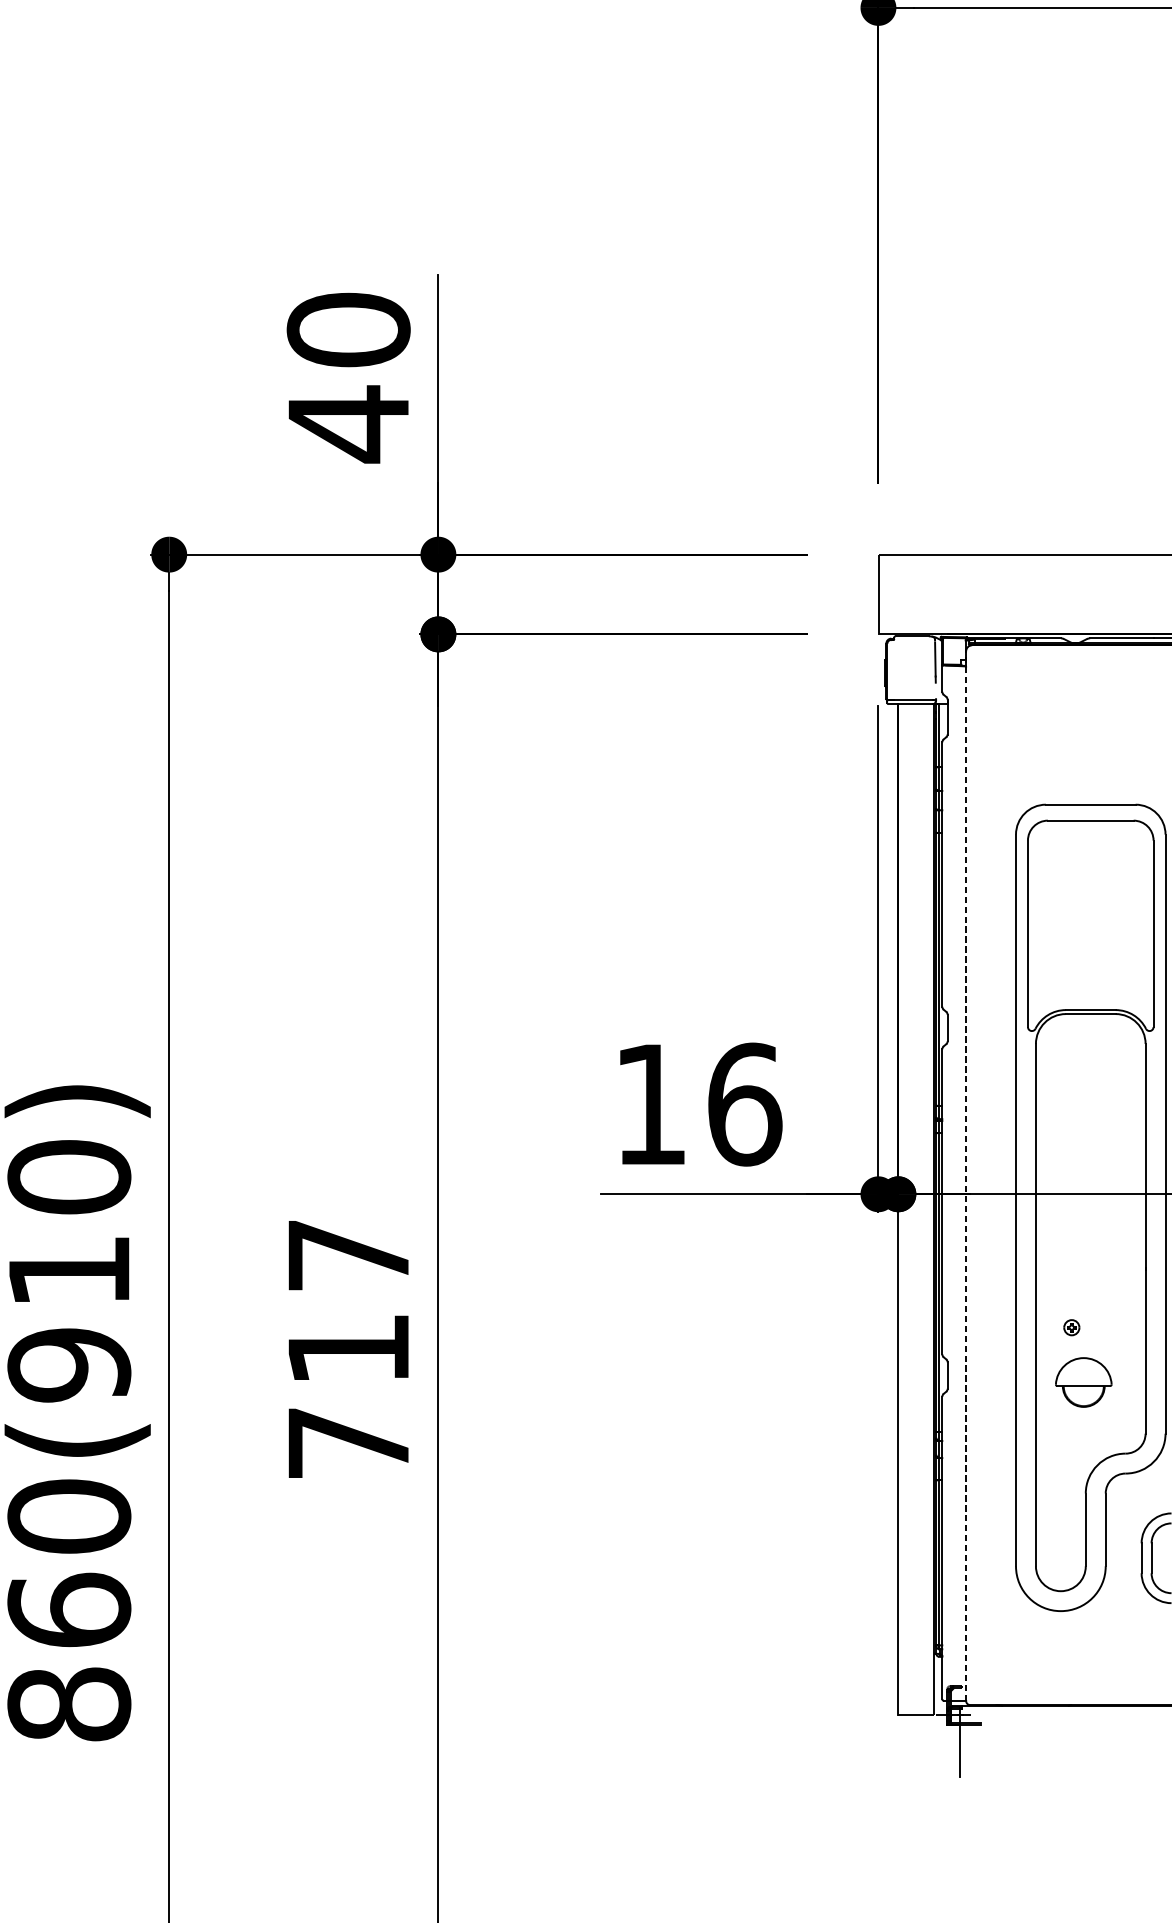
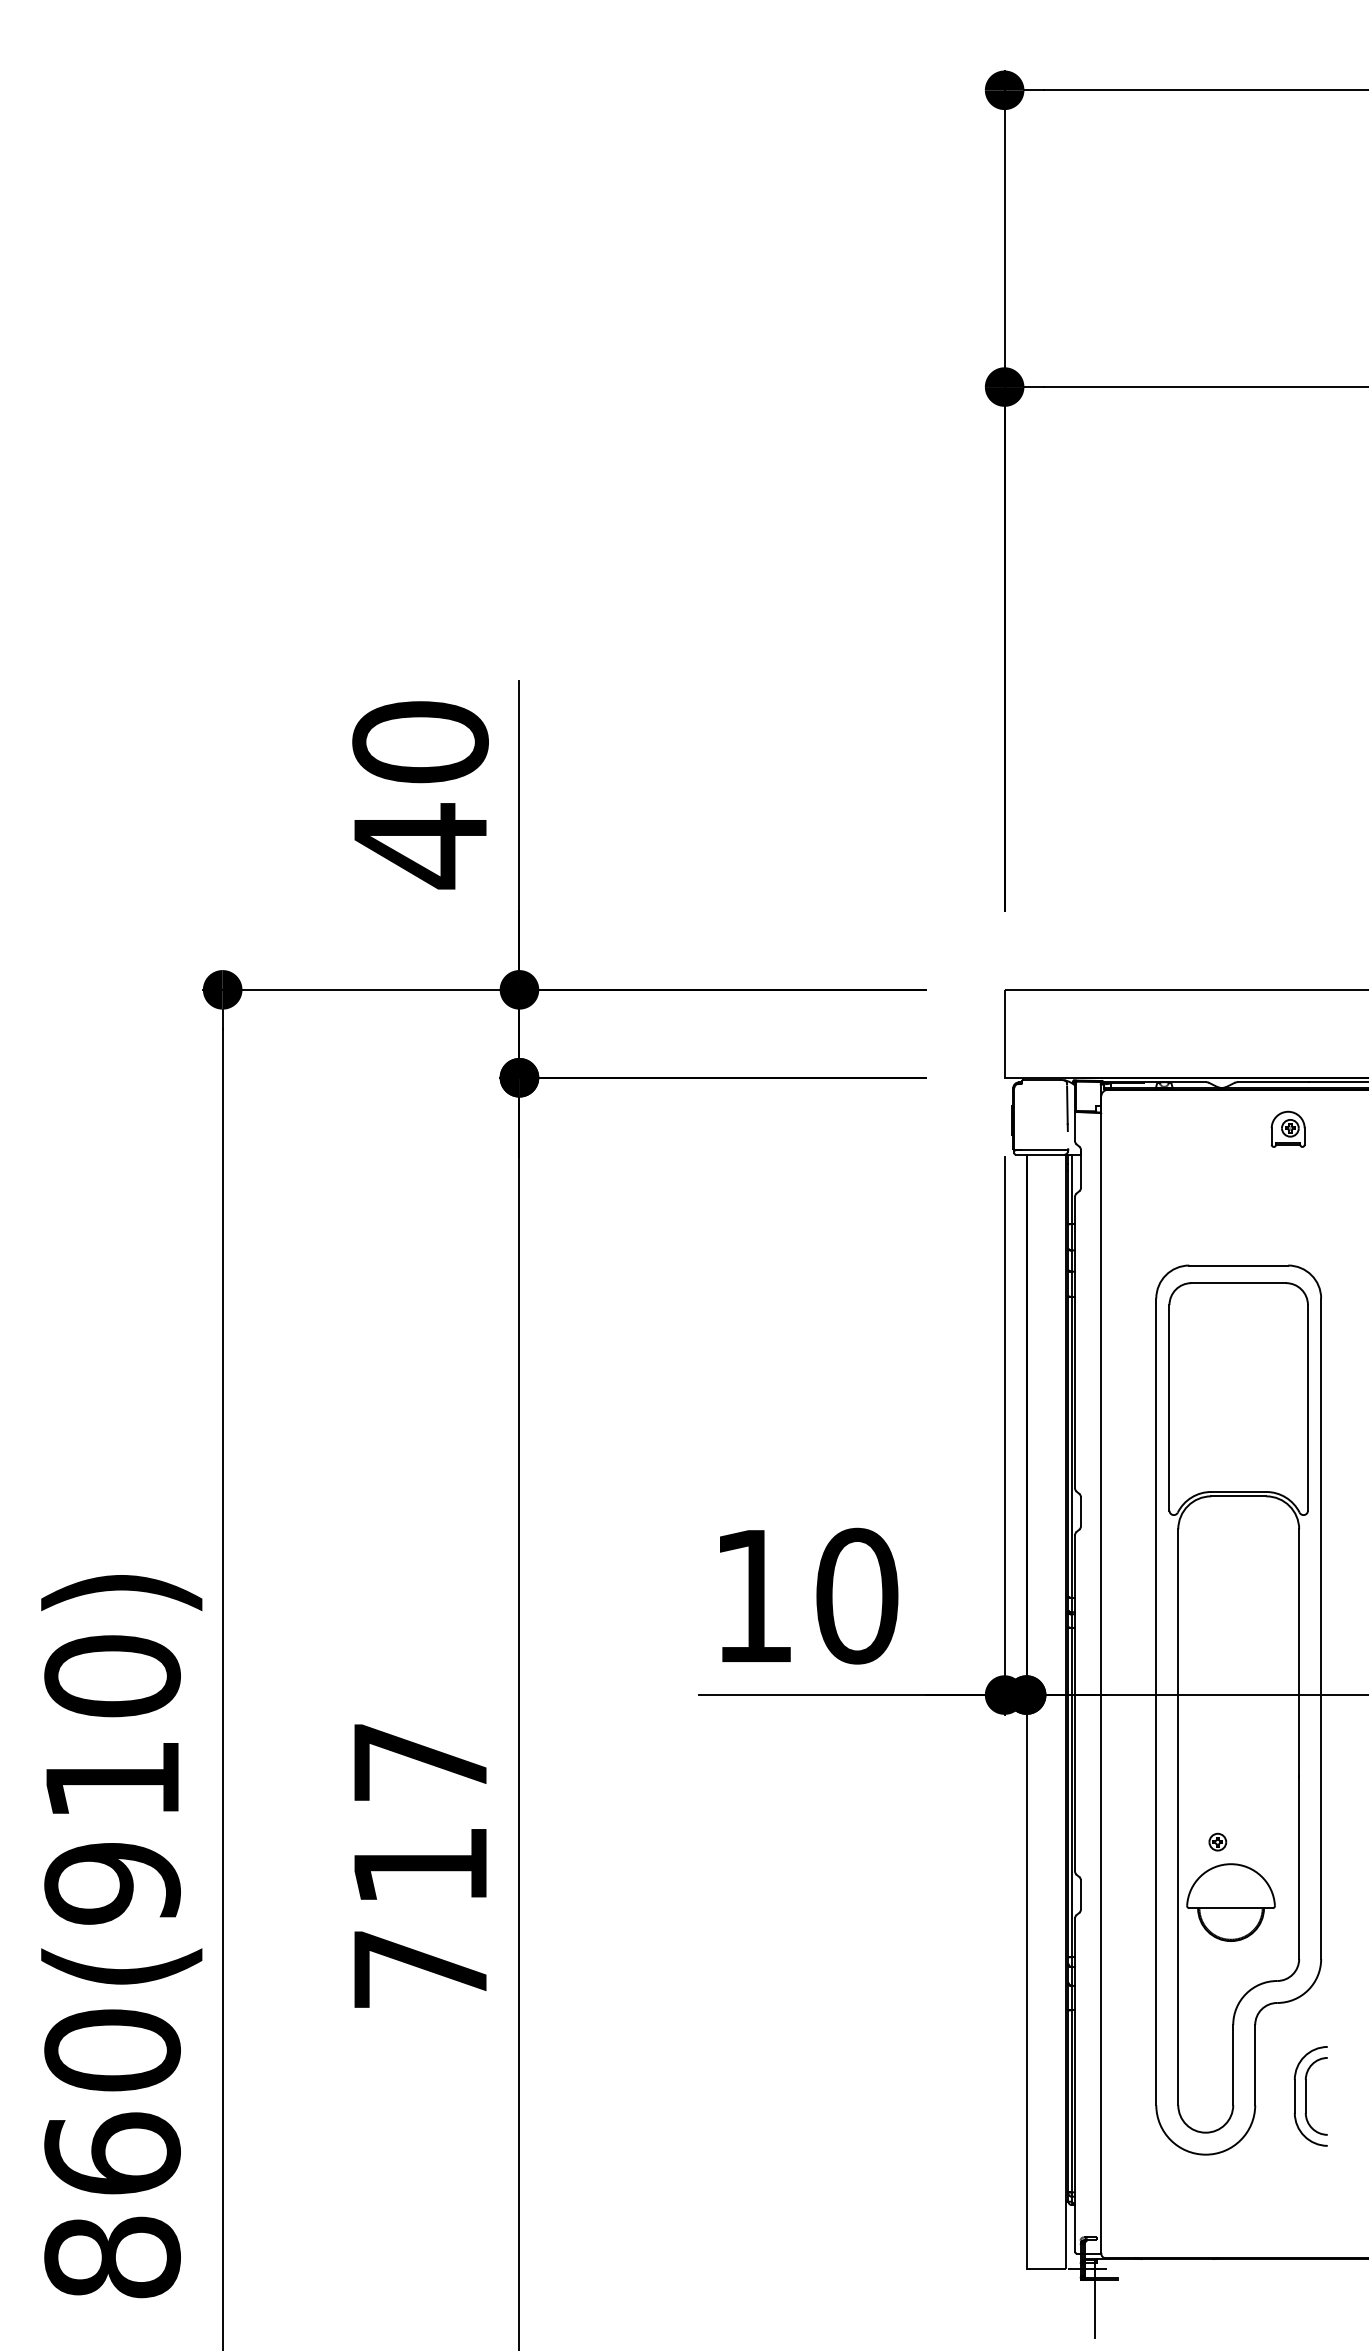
part: (1135, 680) -> (1287, 1128), added
text: (744, 1103) -> (857, 1595), 16 -> 10
line: (966, 1176) -> (1101, 1675), dashed -> solid
part: (1083, 1382) -> (1230, 1902), size x1.43

